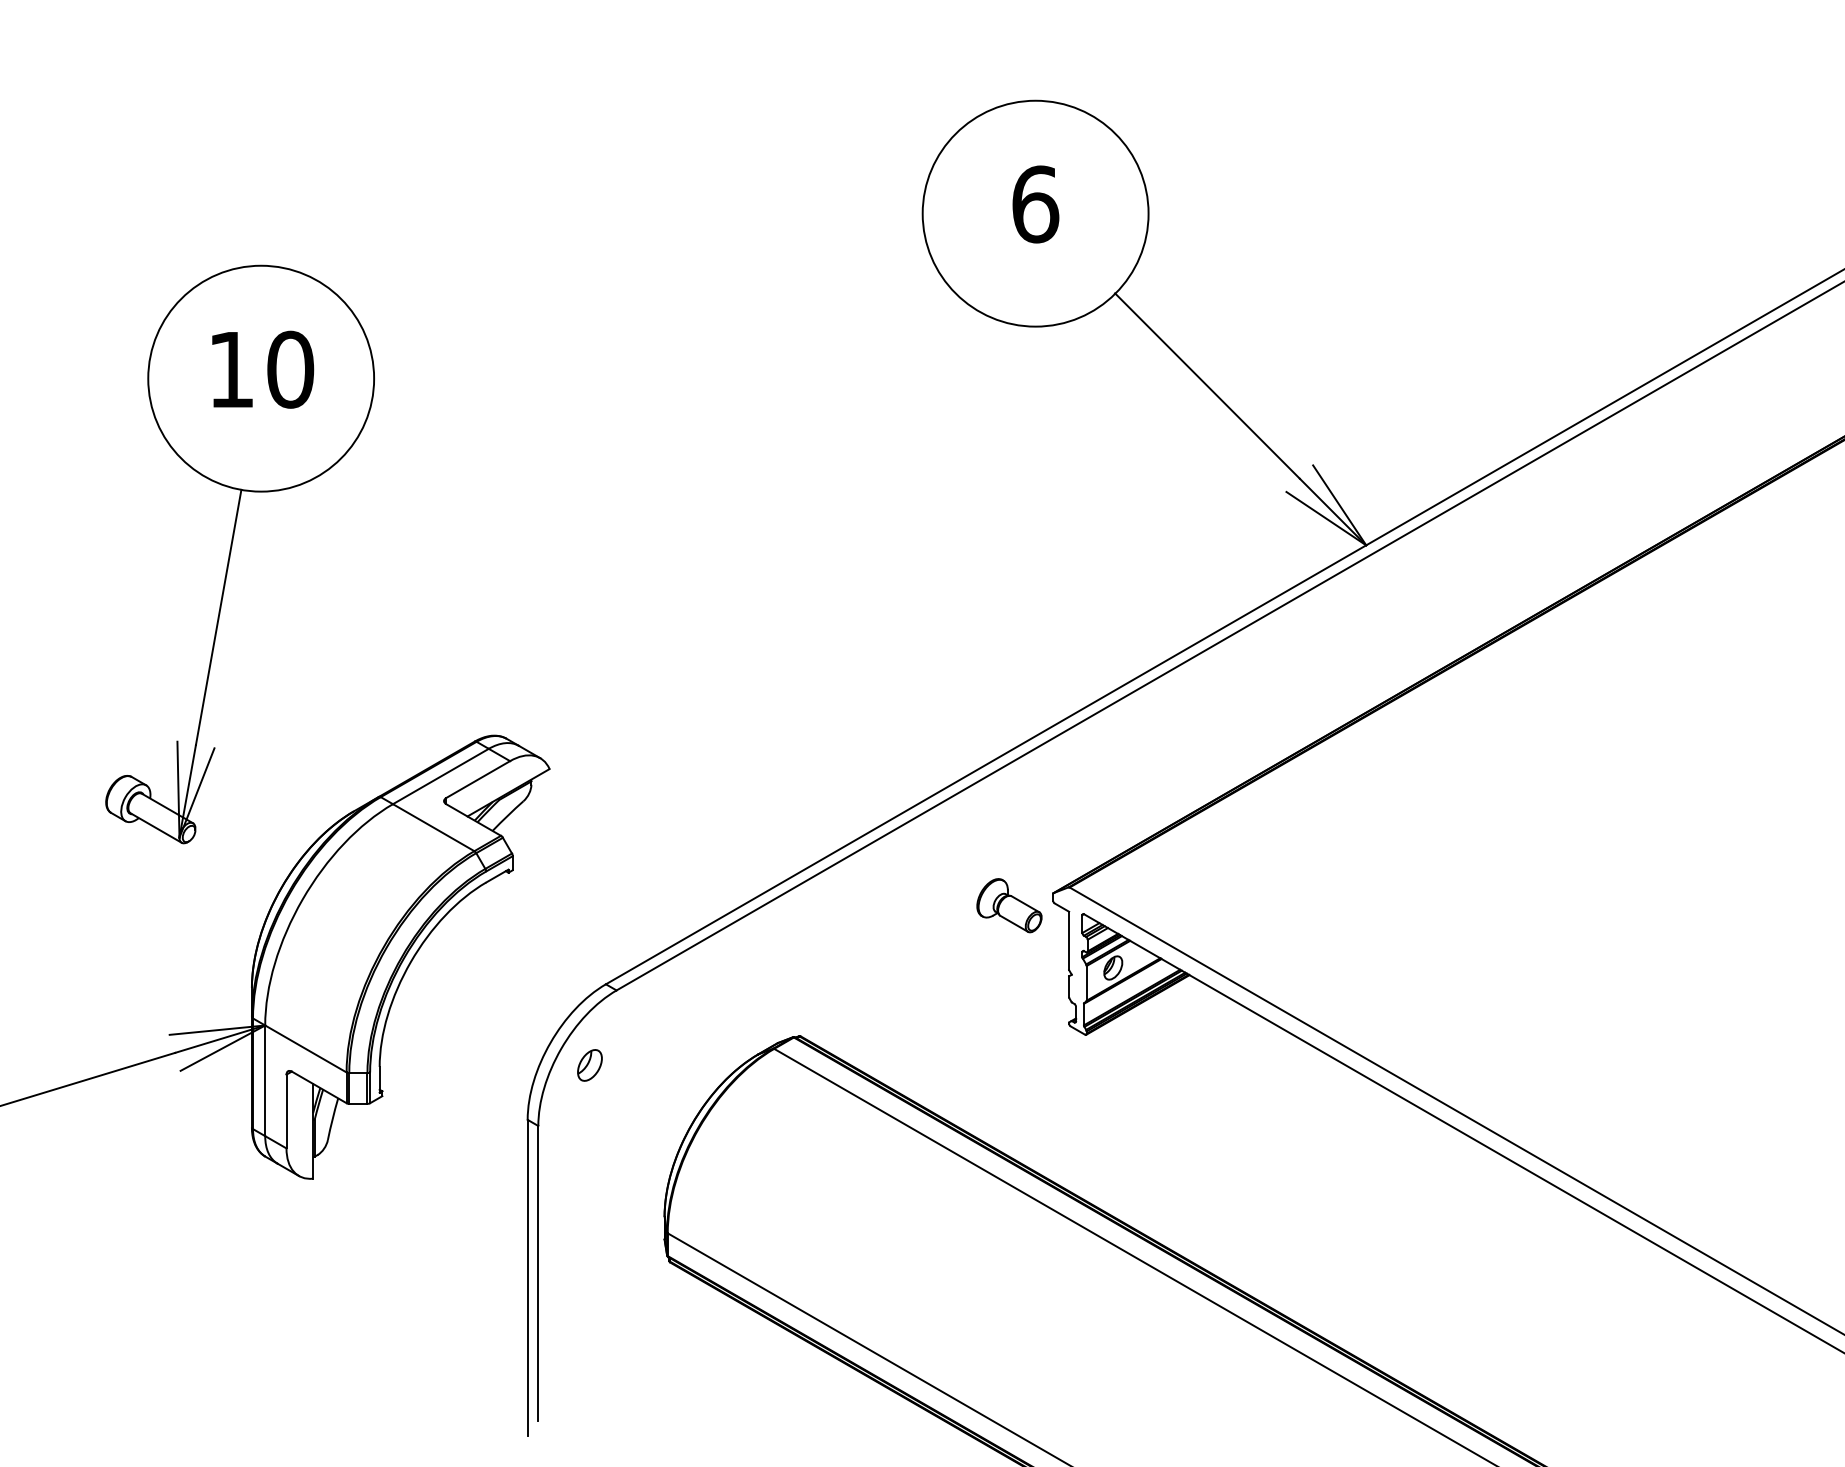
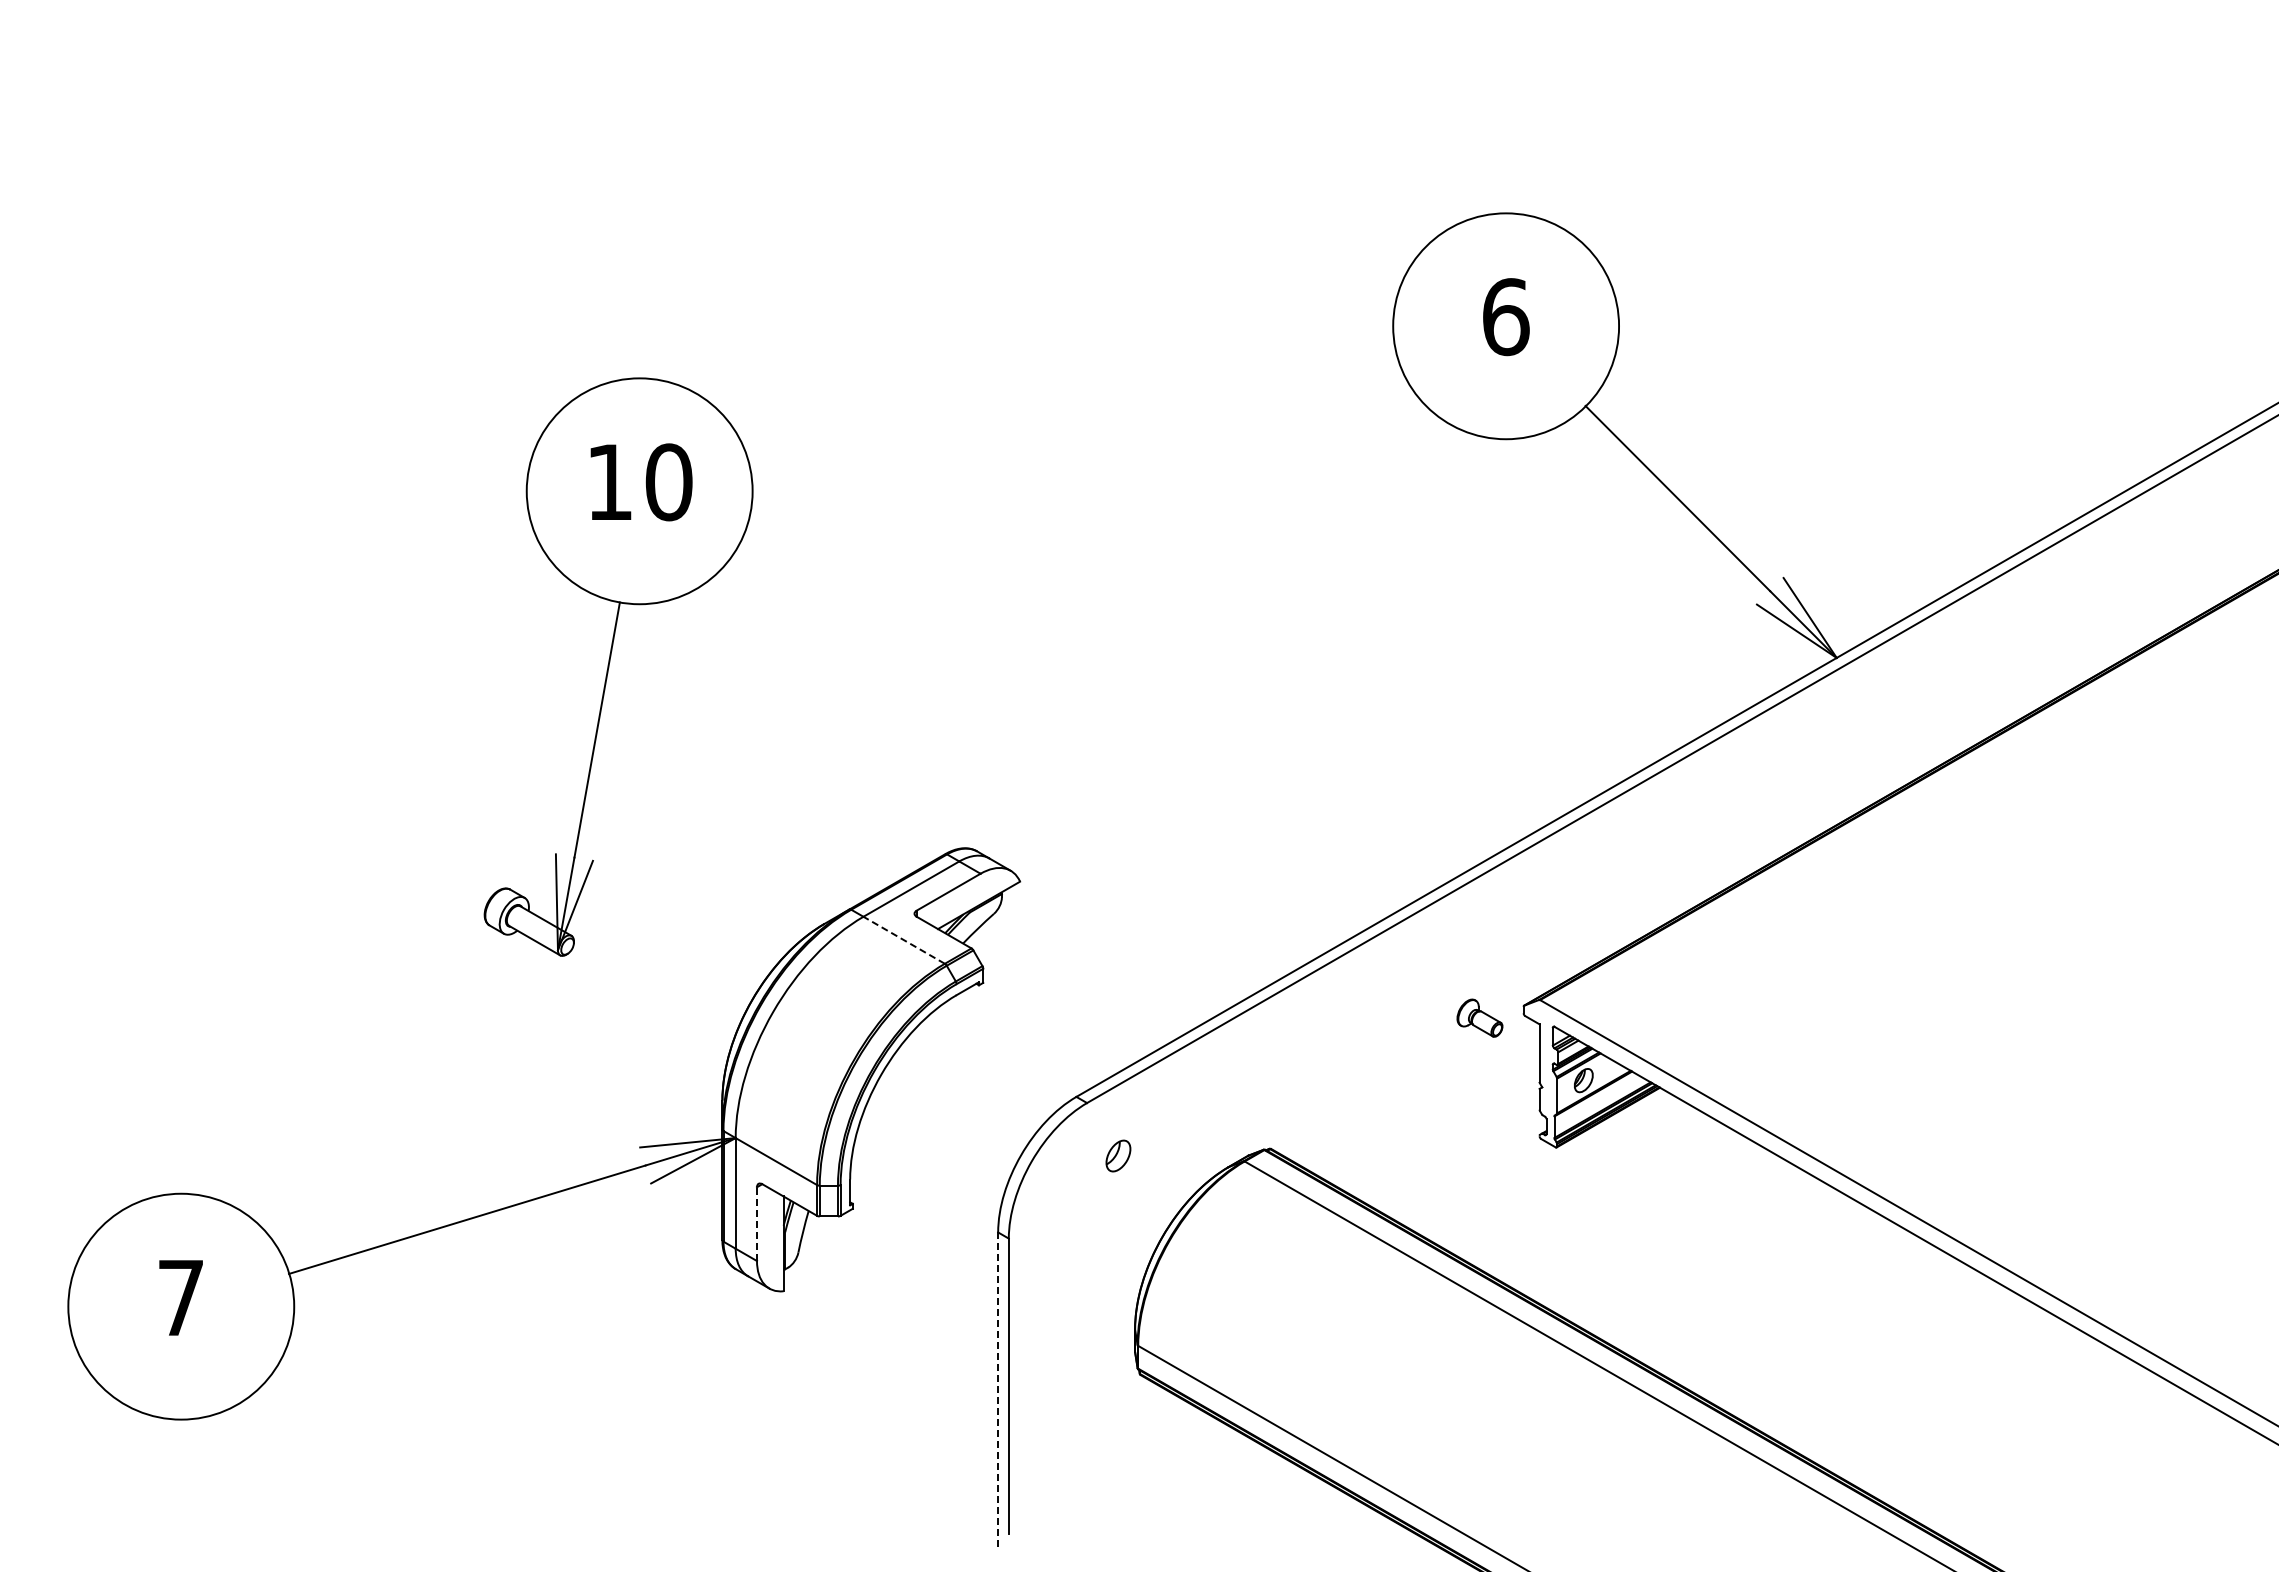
part: (232, 549) -> (610, 662), moved
line: (433, 827) -> (903, 940), solid -> dashed
part: (1009, 904) -> (1479, 1017), size x0.7
part: (590, 1064) -> (1118, 1155), moved
line: (287, 1111) -> (757, 1224), solid -> dashed
line: (528, 1277) -> (998, 1390), solid -> dashed

